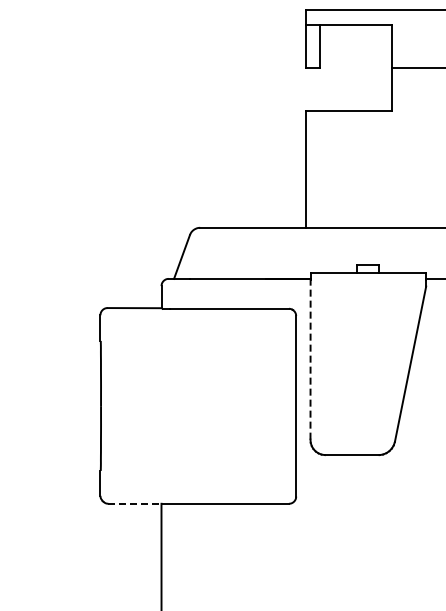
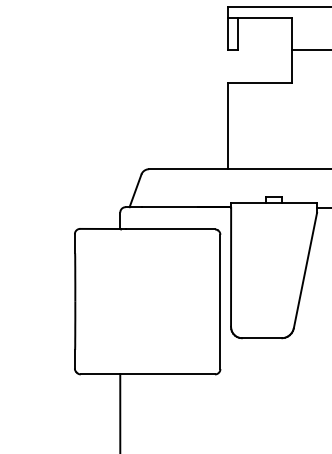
line: (310, 359) -> (231, 267), dashed -> solid
line: (134, 503) -> (100, 374), dashed -> solid

